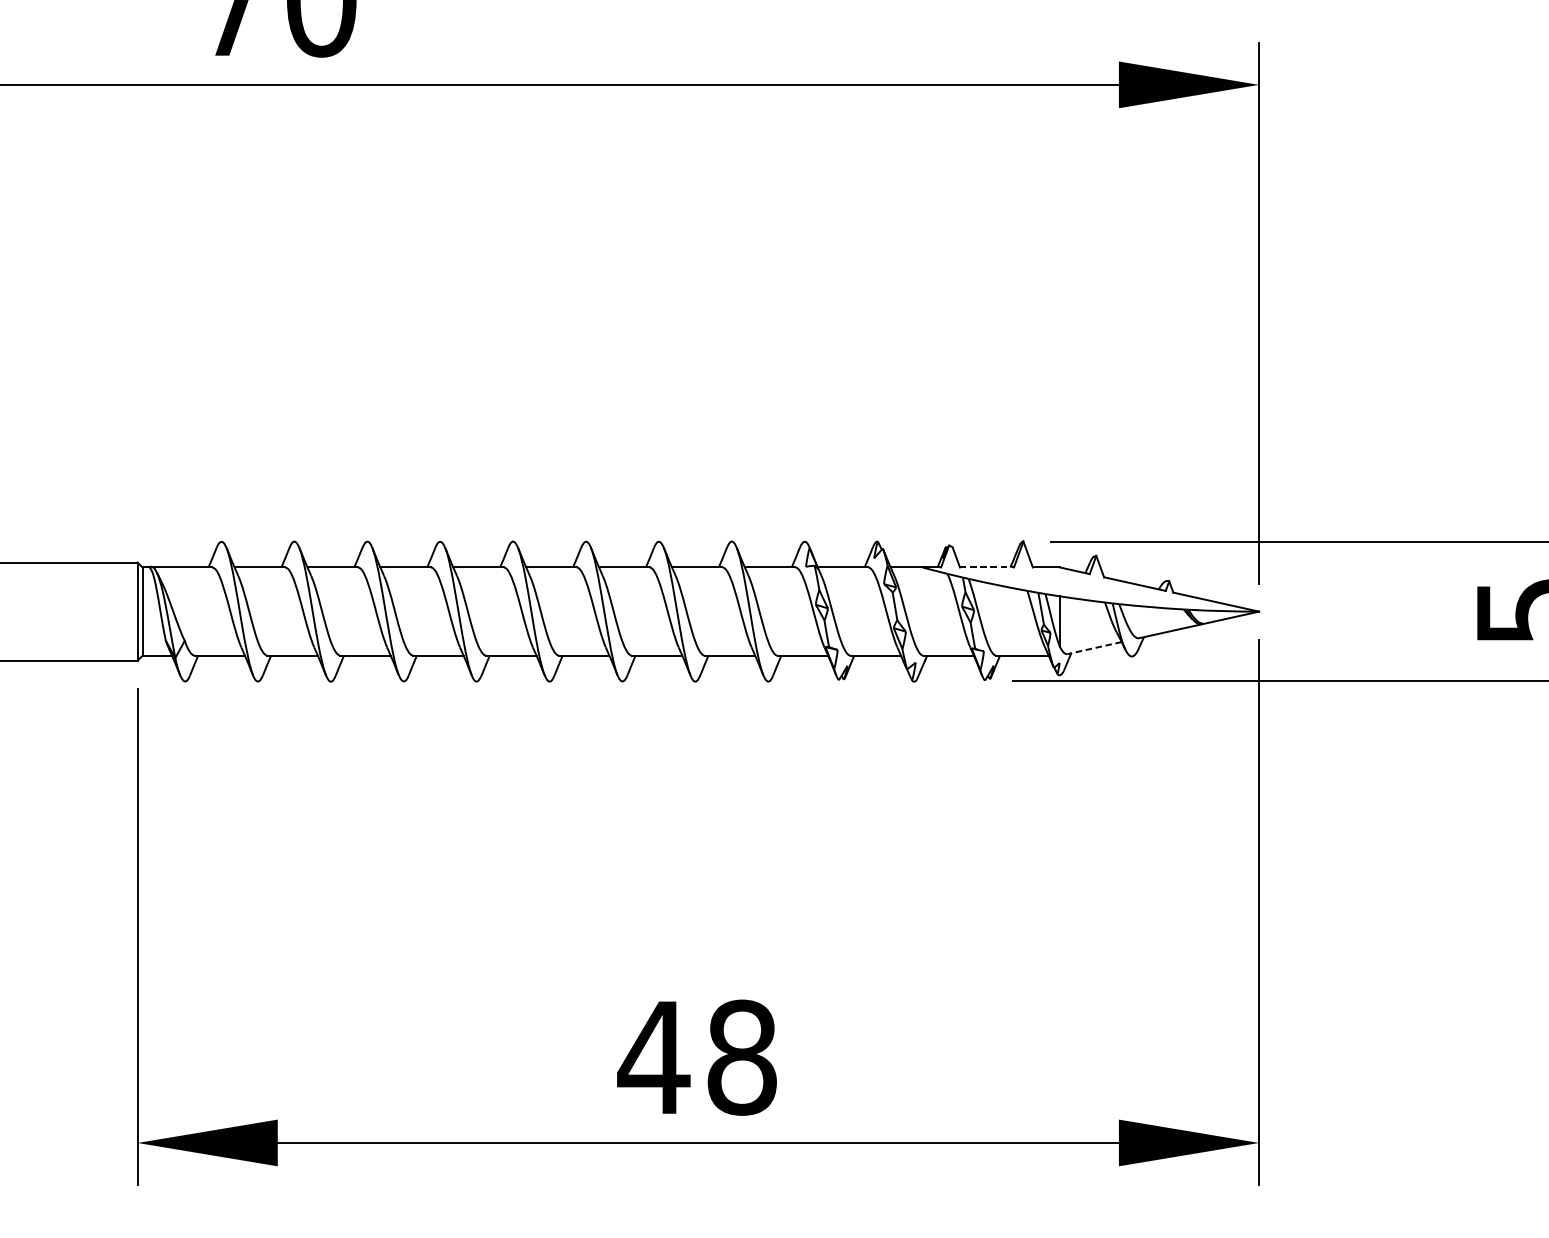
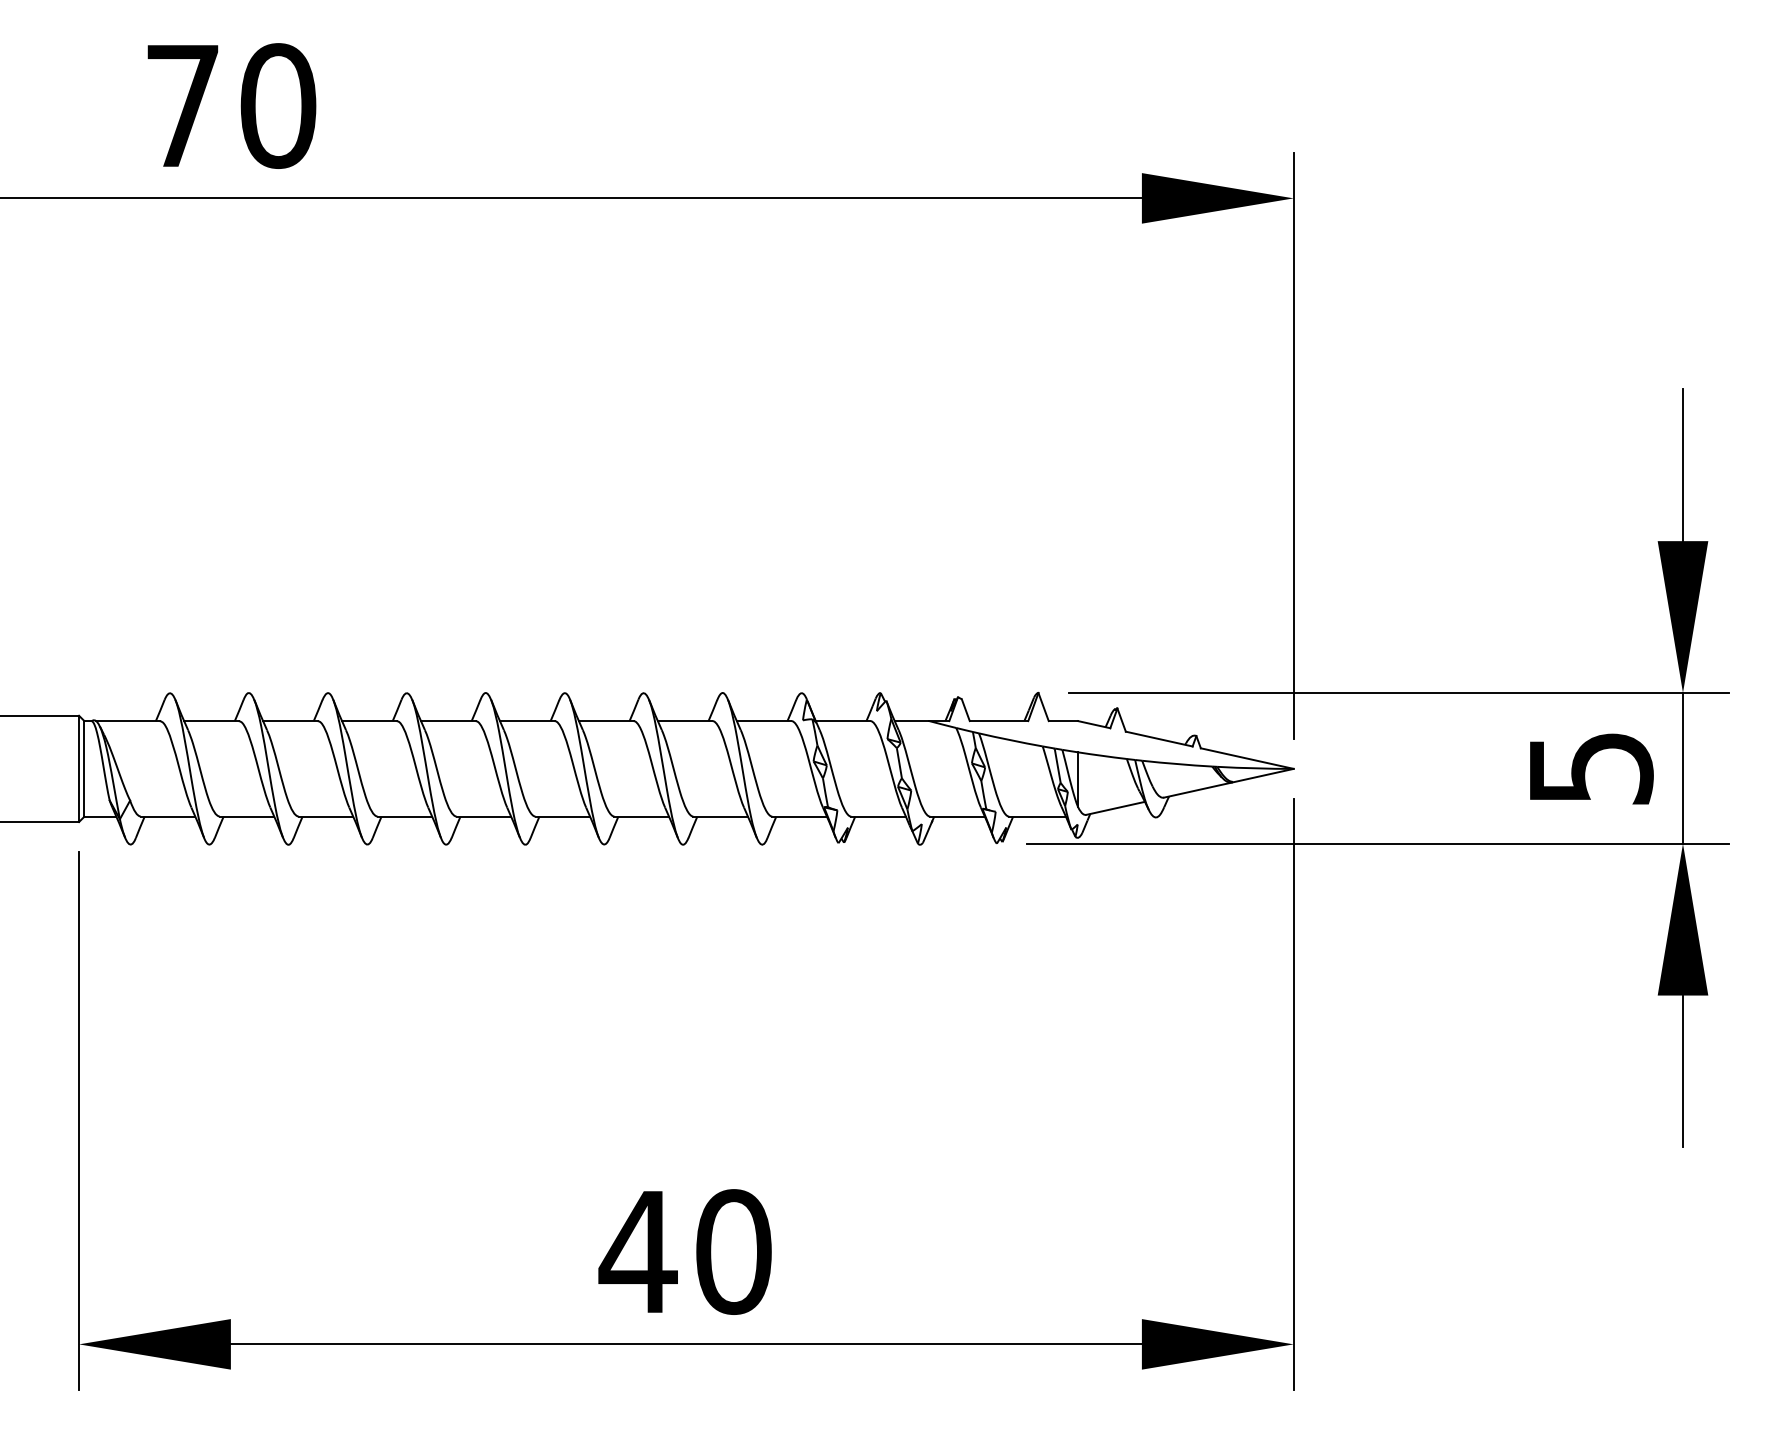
line: (987, 567) -> (999, 721), dashed -> solid
line: (1094, 648) -> (1115, 808), dashed -> solid
text: (741, 1057) -> (733, 1251), 48 -> 40

